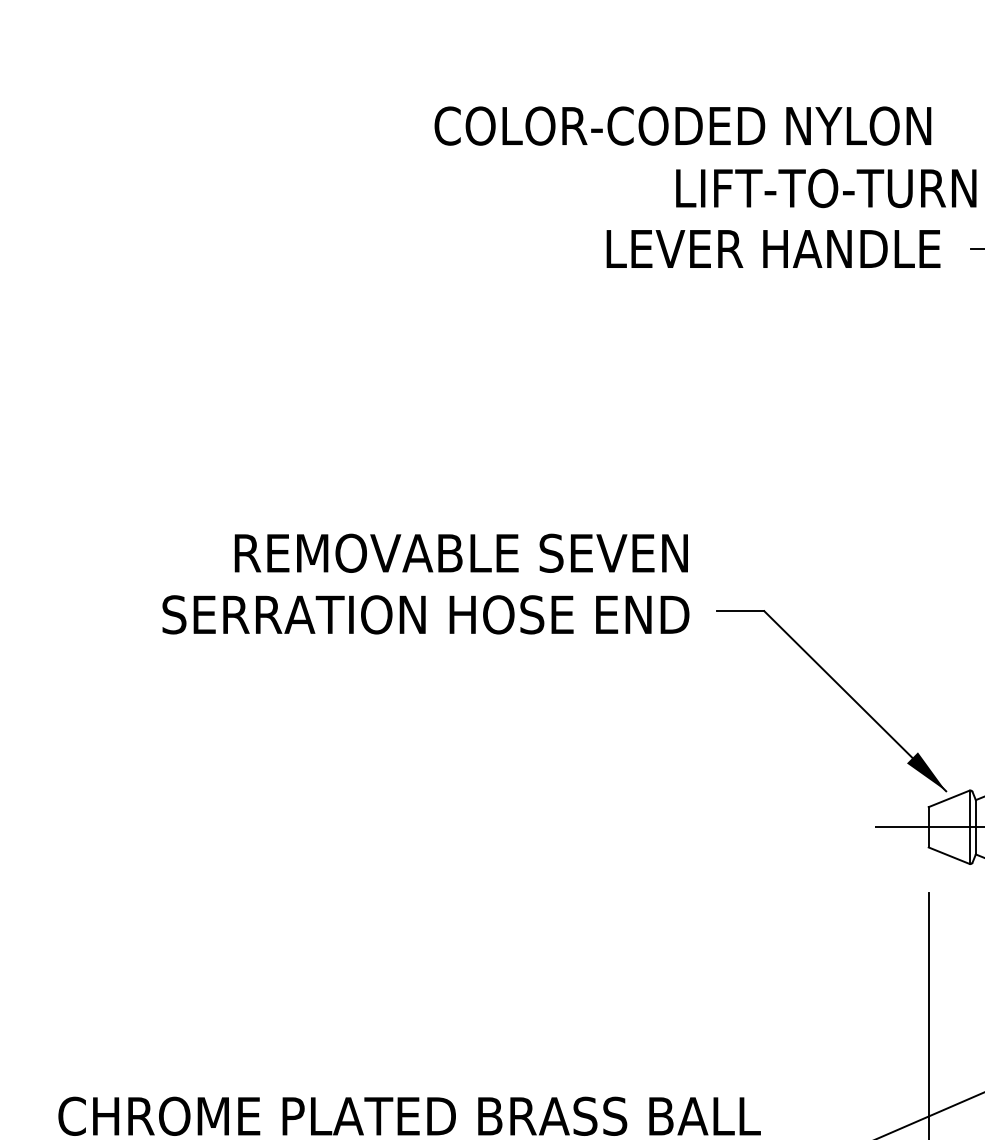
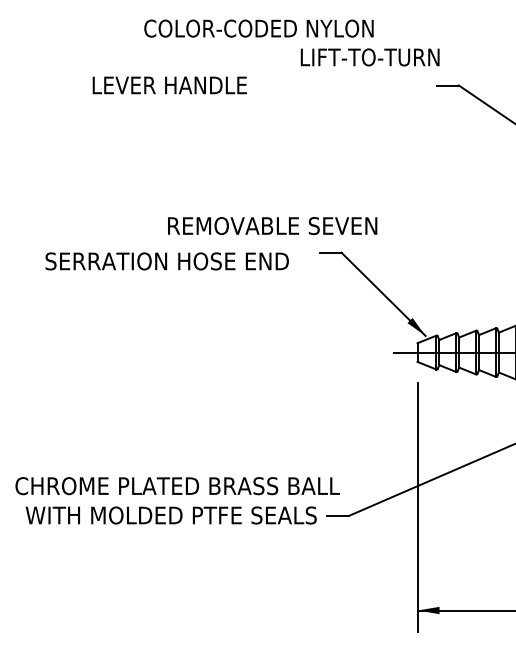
text: (681, 125) -> (258, 28), moved
text: (772, 249) -> (169, 85), moved
text: (461, 552) -> (272, 225), moved
text: (424, 614) -> (166, 261), moved

